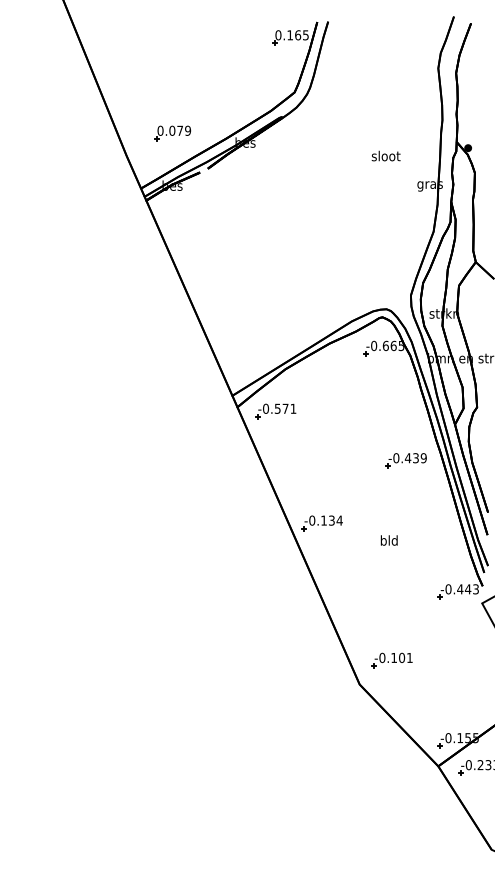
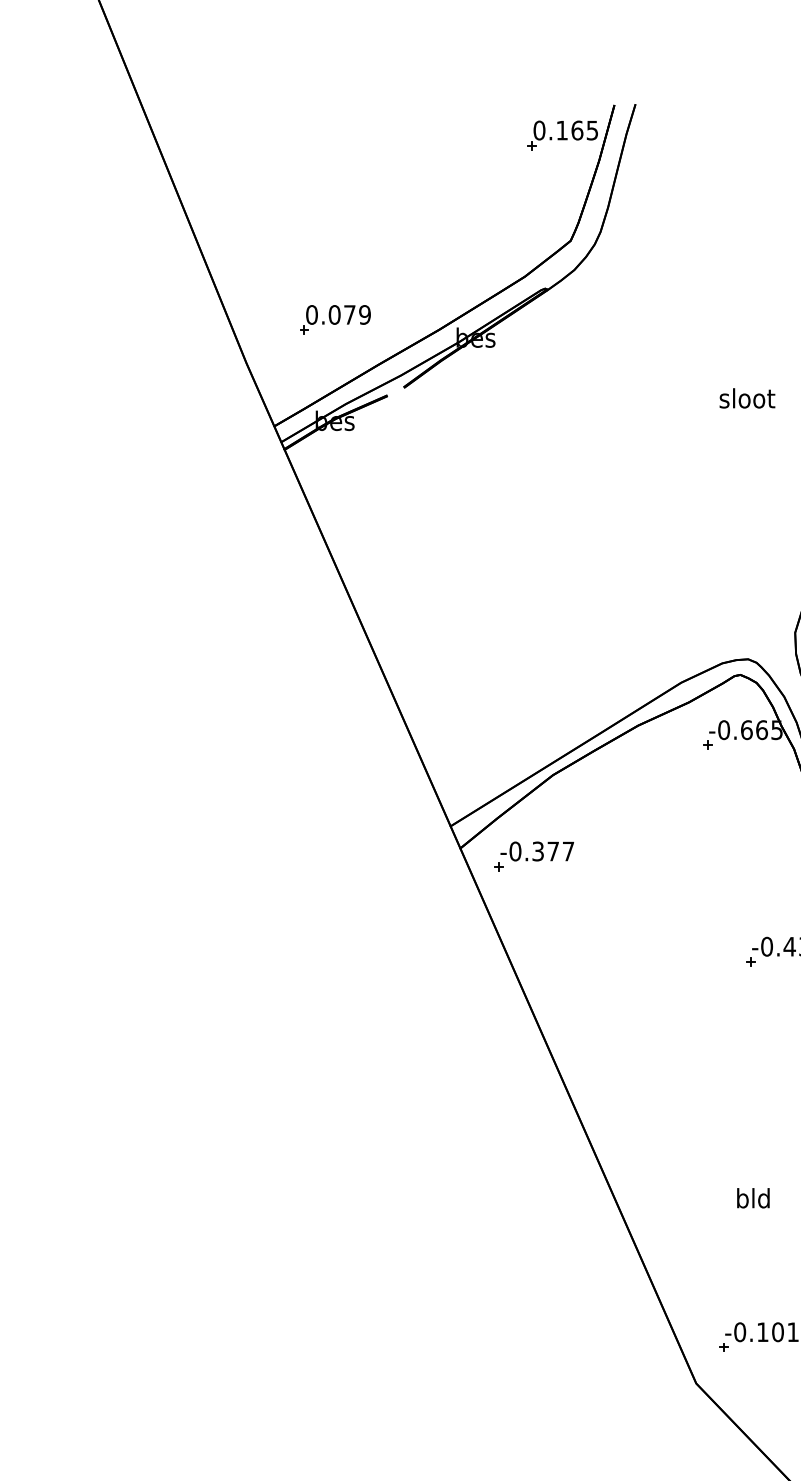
text: (385, 155) -> (746, 397), moved
text: (285, 408) -> (553, 850), -0.571 -> -0.377
part: (321, 523) -> (622, 1072), removed
text: (388, 540) -> (751, 1198), moved

